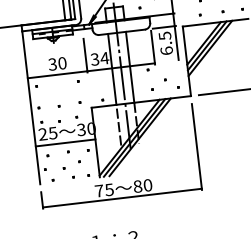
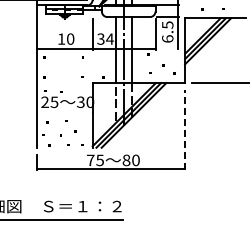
text: (52, 63) -> (61, 38), 30 -> 10
line: (65, 142) -> (64, 112), removed
line: (197, 146) -> (185, 130), solid -> dashed

